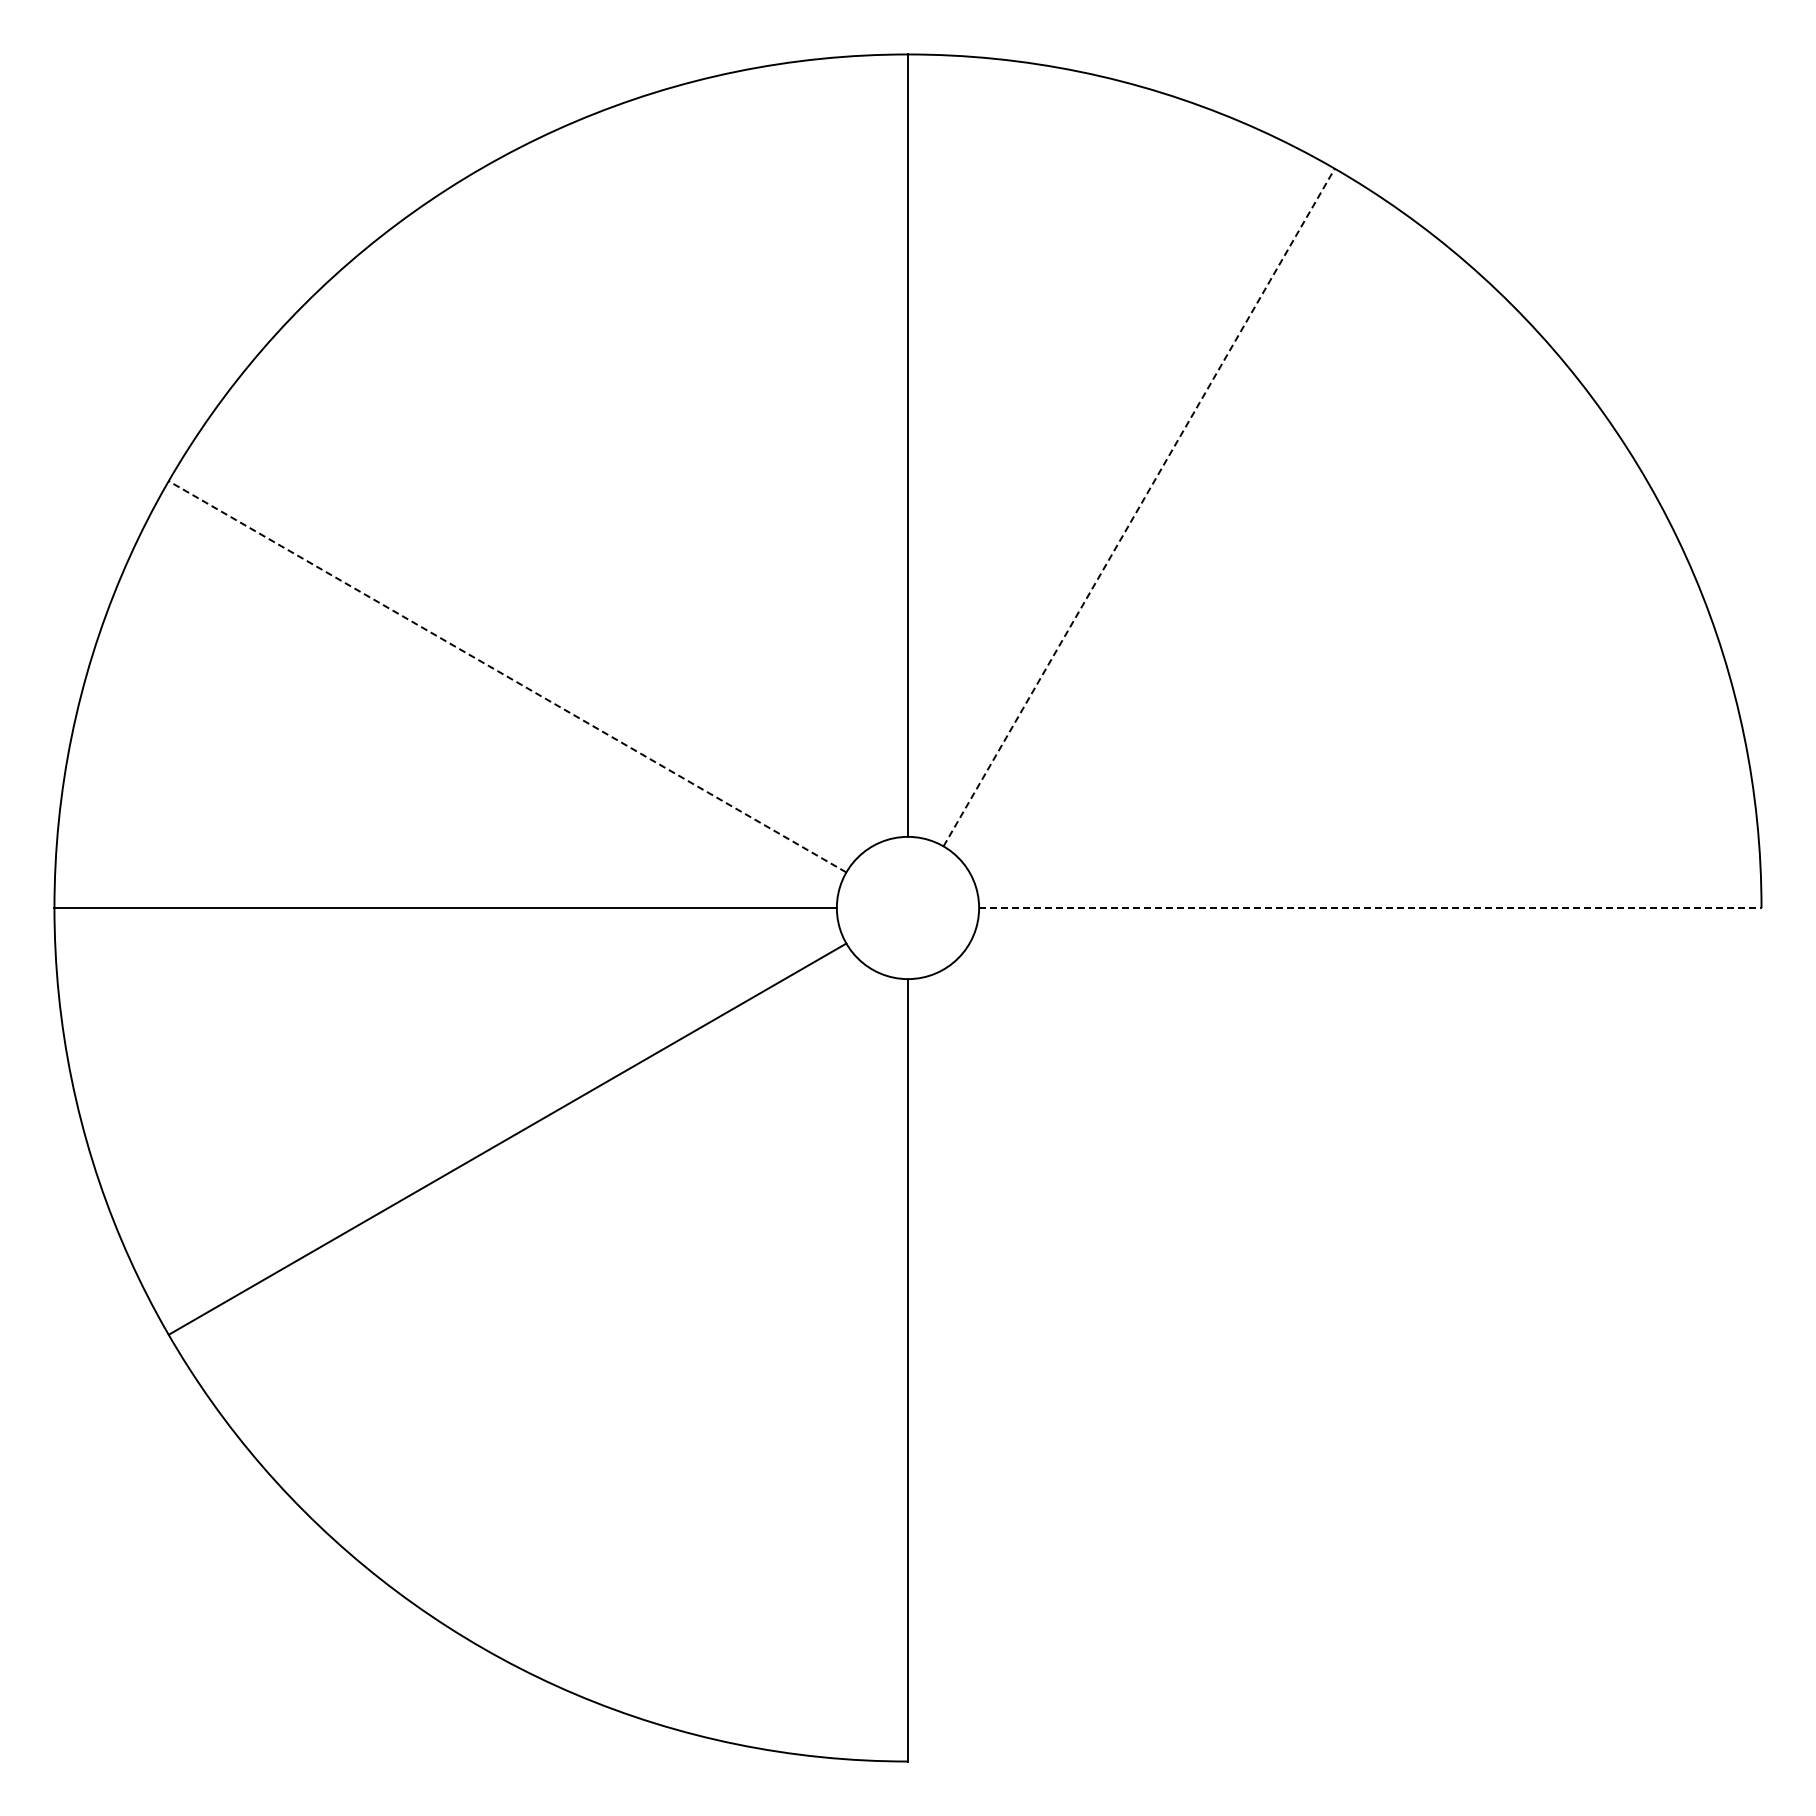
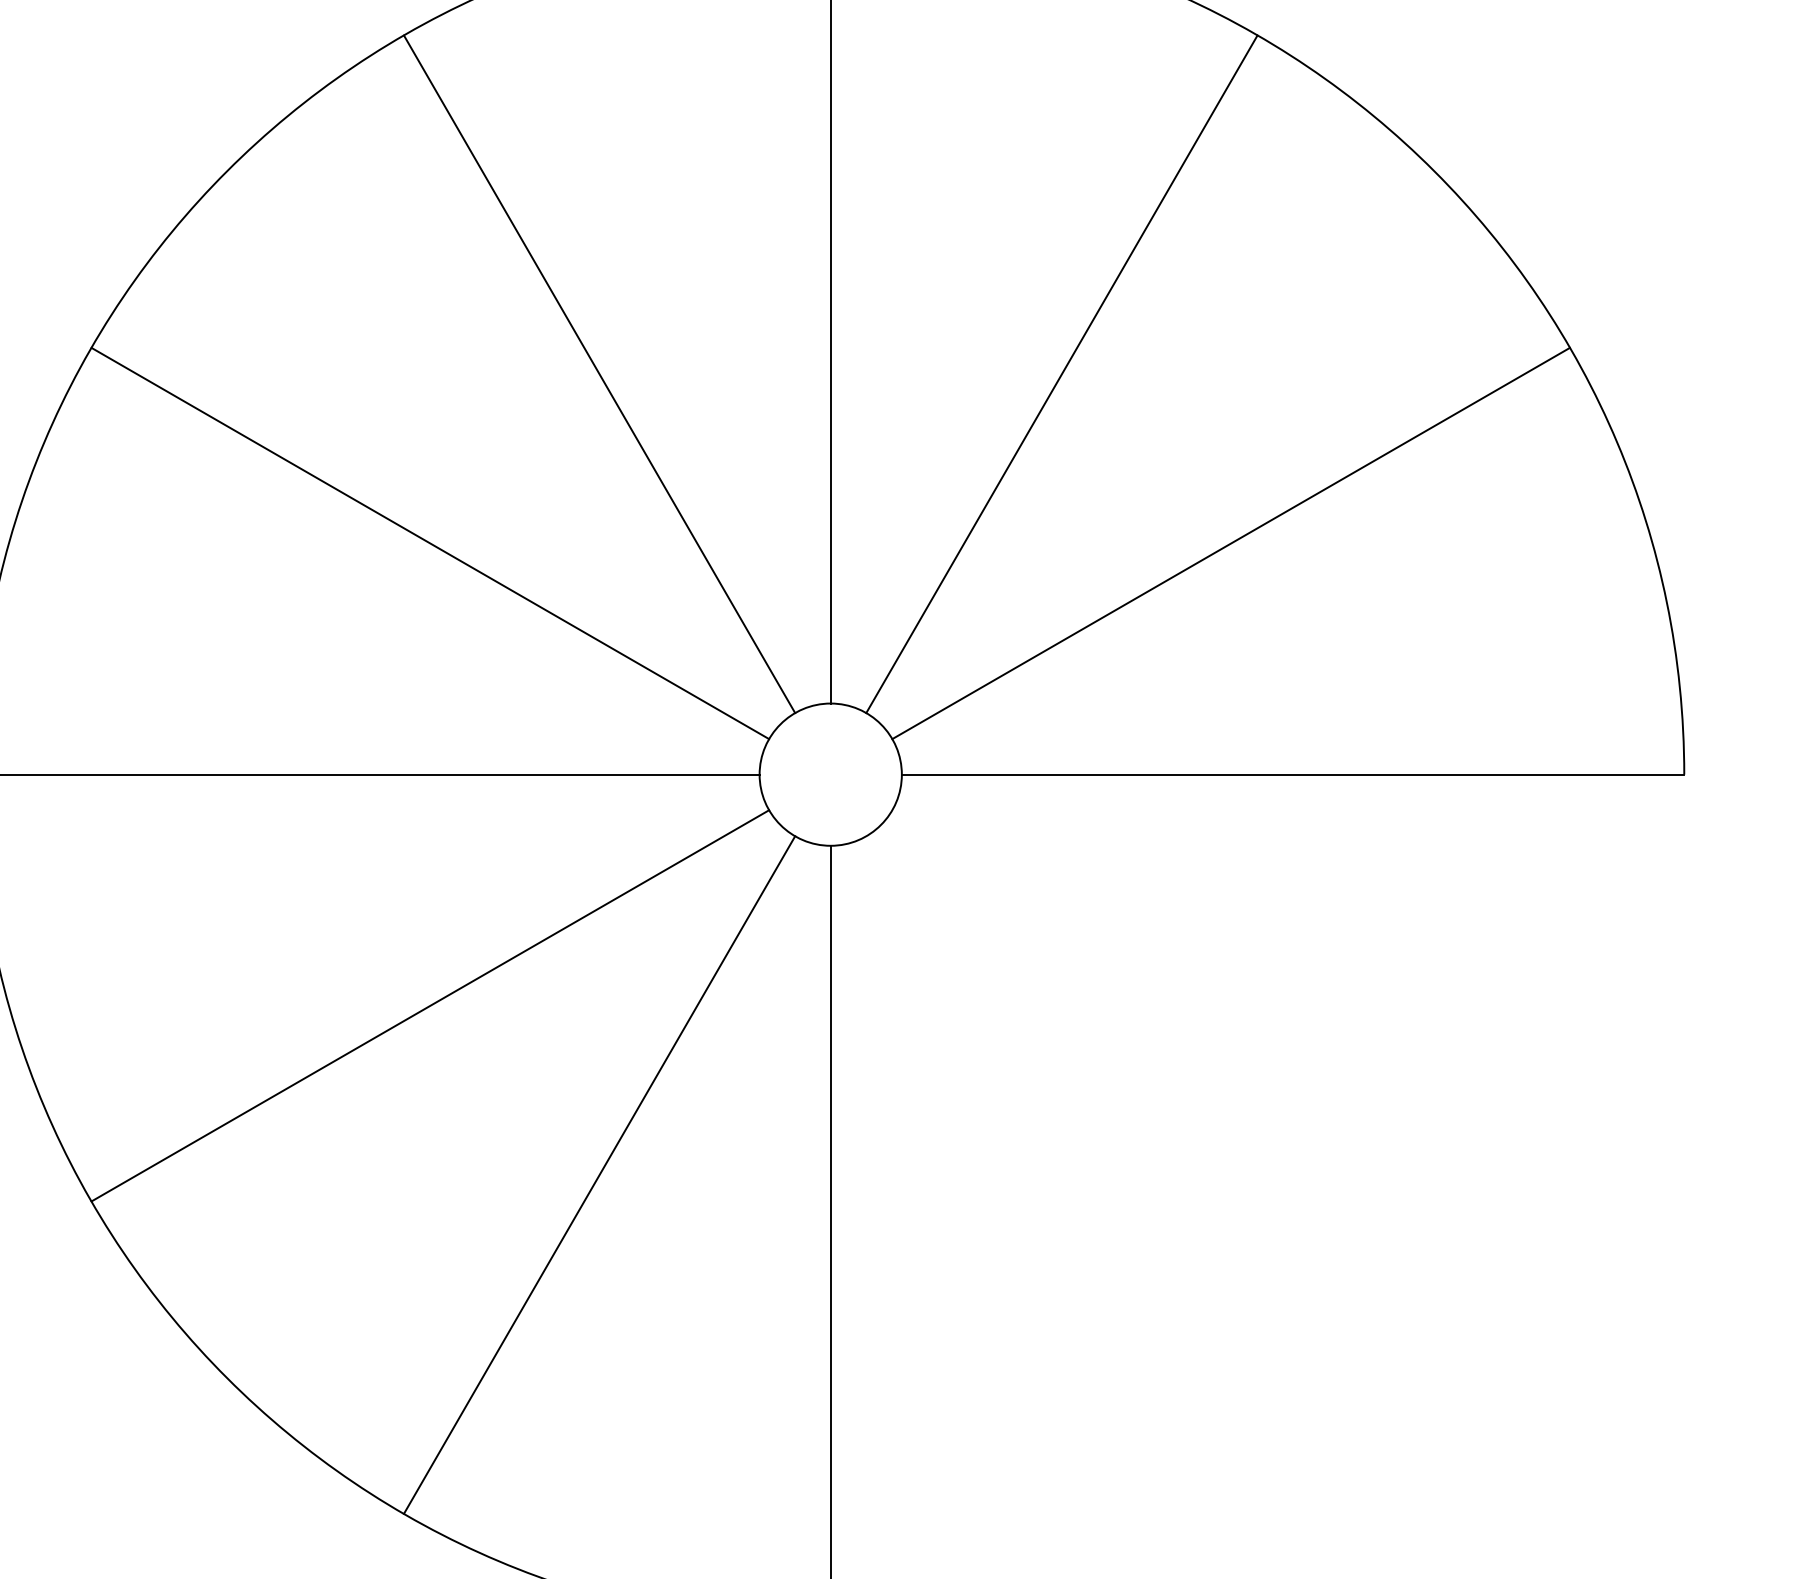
line: (676, 507) -> (599, 374), added
line: (1139, 507) -> (1062, 374), dashed -> solid
line: (507, 676) -> (430, 543), dashed -> solid
line: (1308, 676) -> (1231, 543), added
line: (1370, 908) -> (1293, 775), dashed -> solid
line: (676, 1308) -> (599, 1175), added

